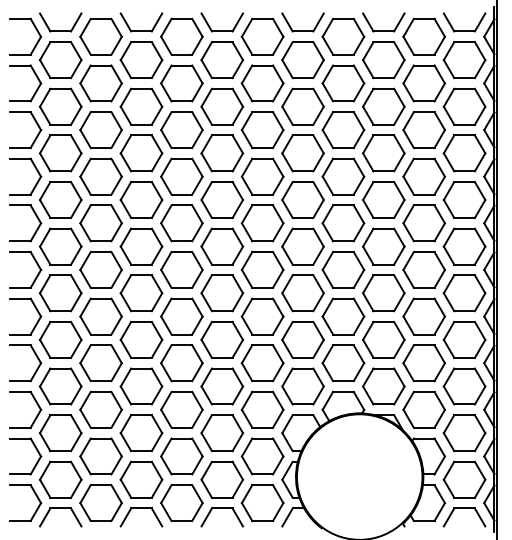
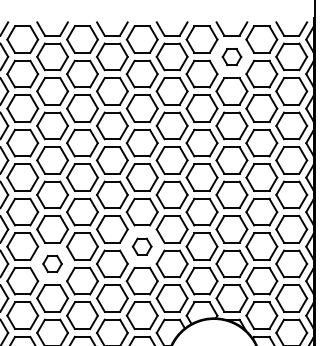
part: (383, 60) -> (231, 57), size x0.6
part: (262, 316) -> (142, 246), size x0.6
part: (141, 339) -> (52, 263), size x0.6

